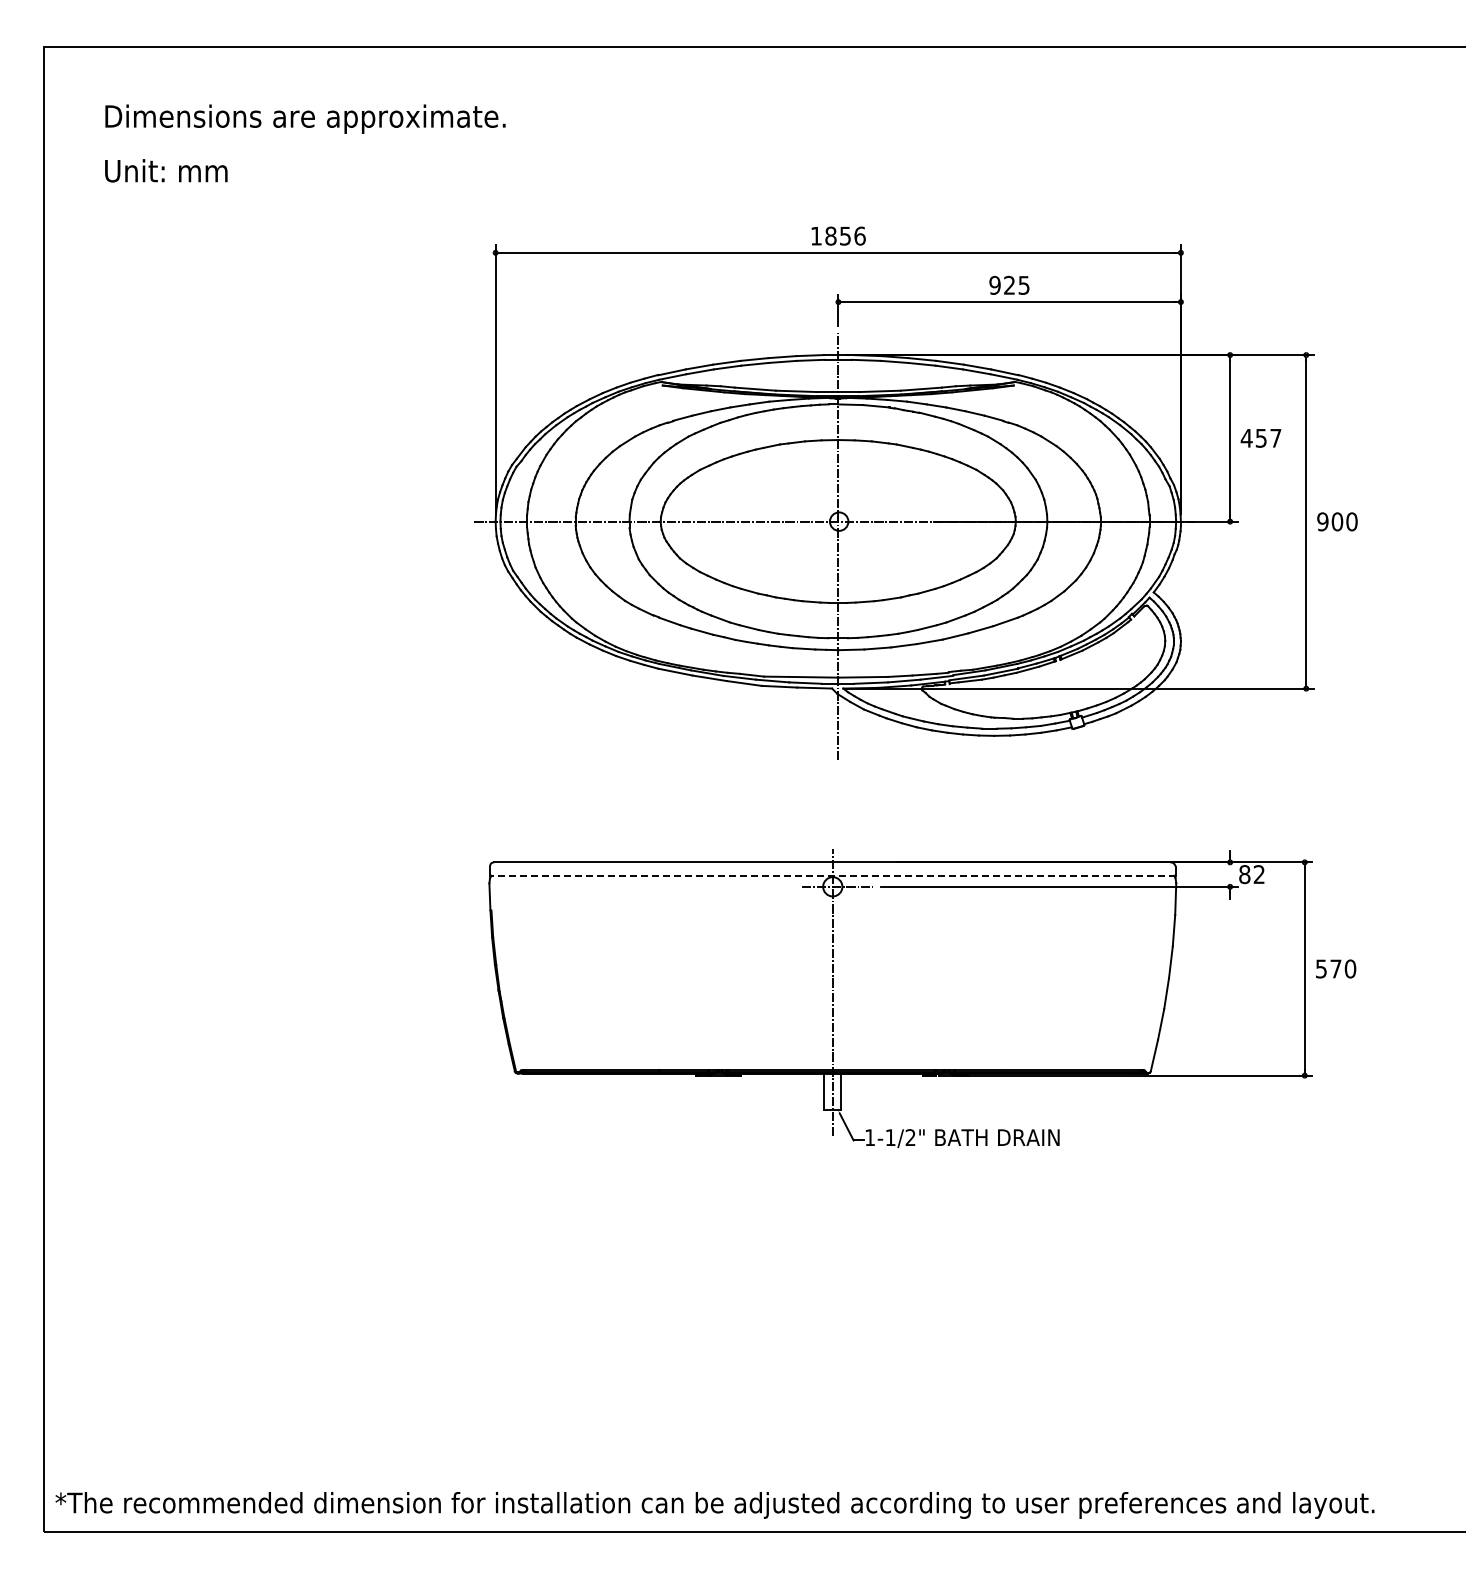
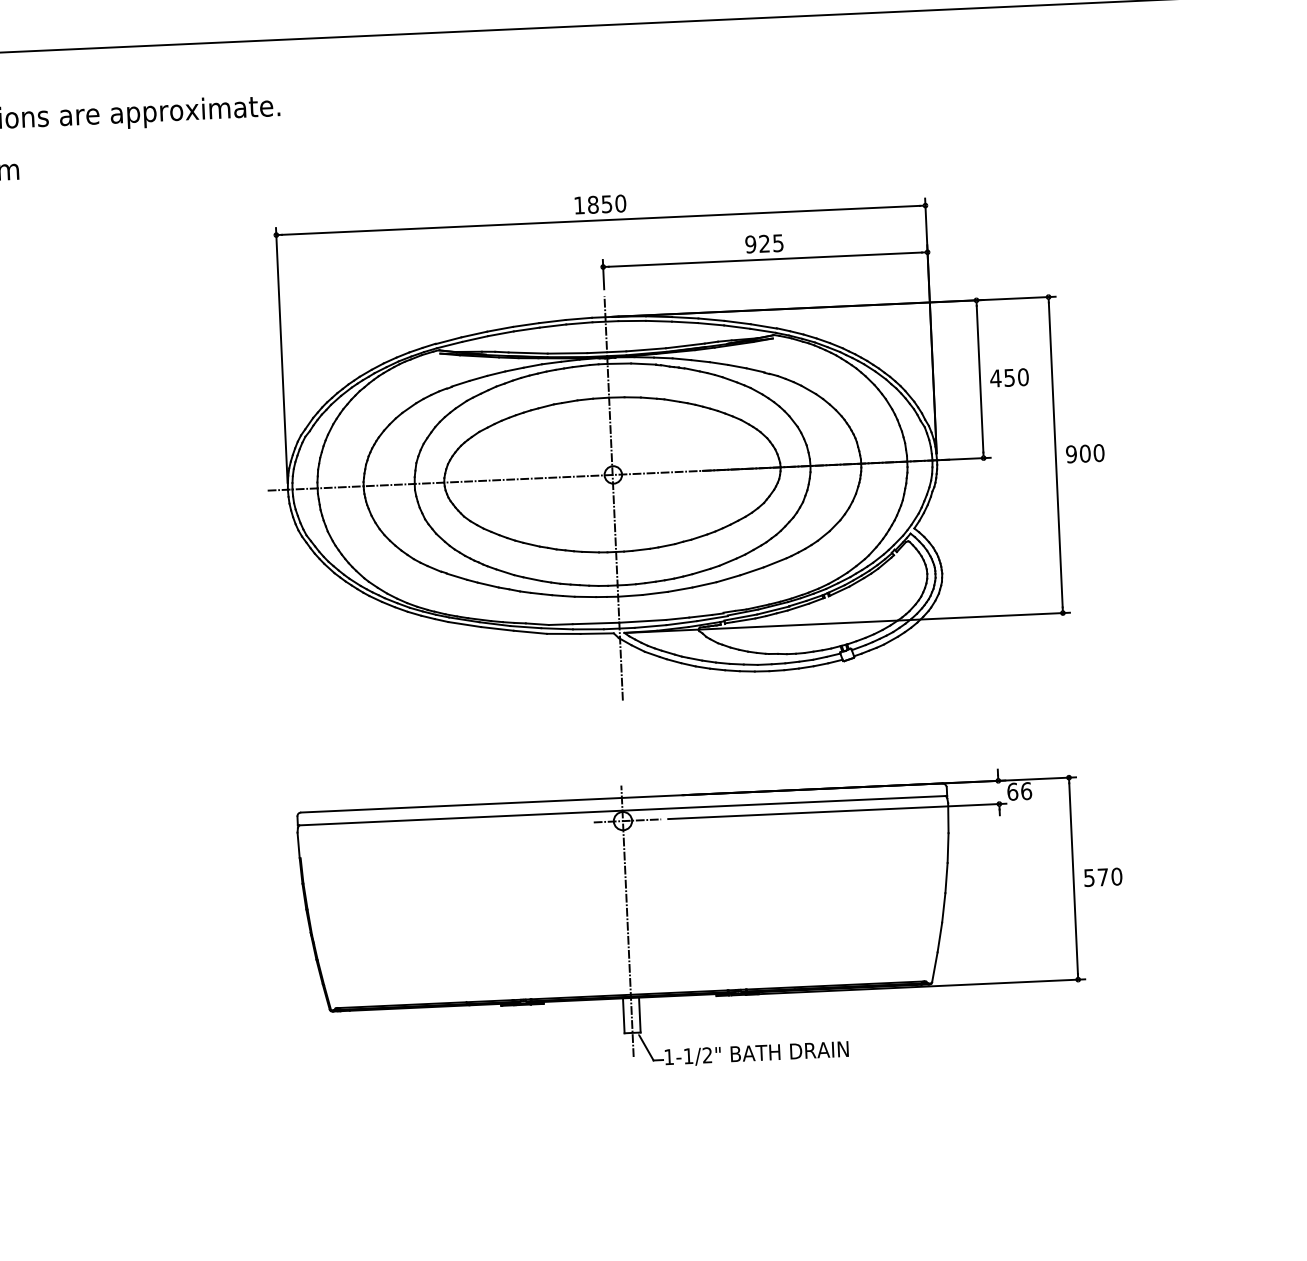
text: (859, 235) -> (620, 203), 1856 -> 1850
text: (1275, 437) -> (1022, 376), 457 -> 450
text: (1252, 874) -> (1020, 791), 82 -> 66
line: (833, 875) -> (623, 810), dashed -> solid

